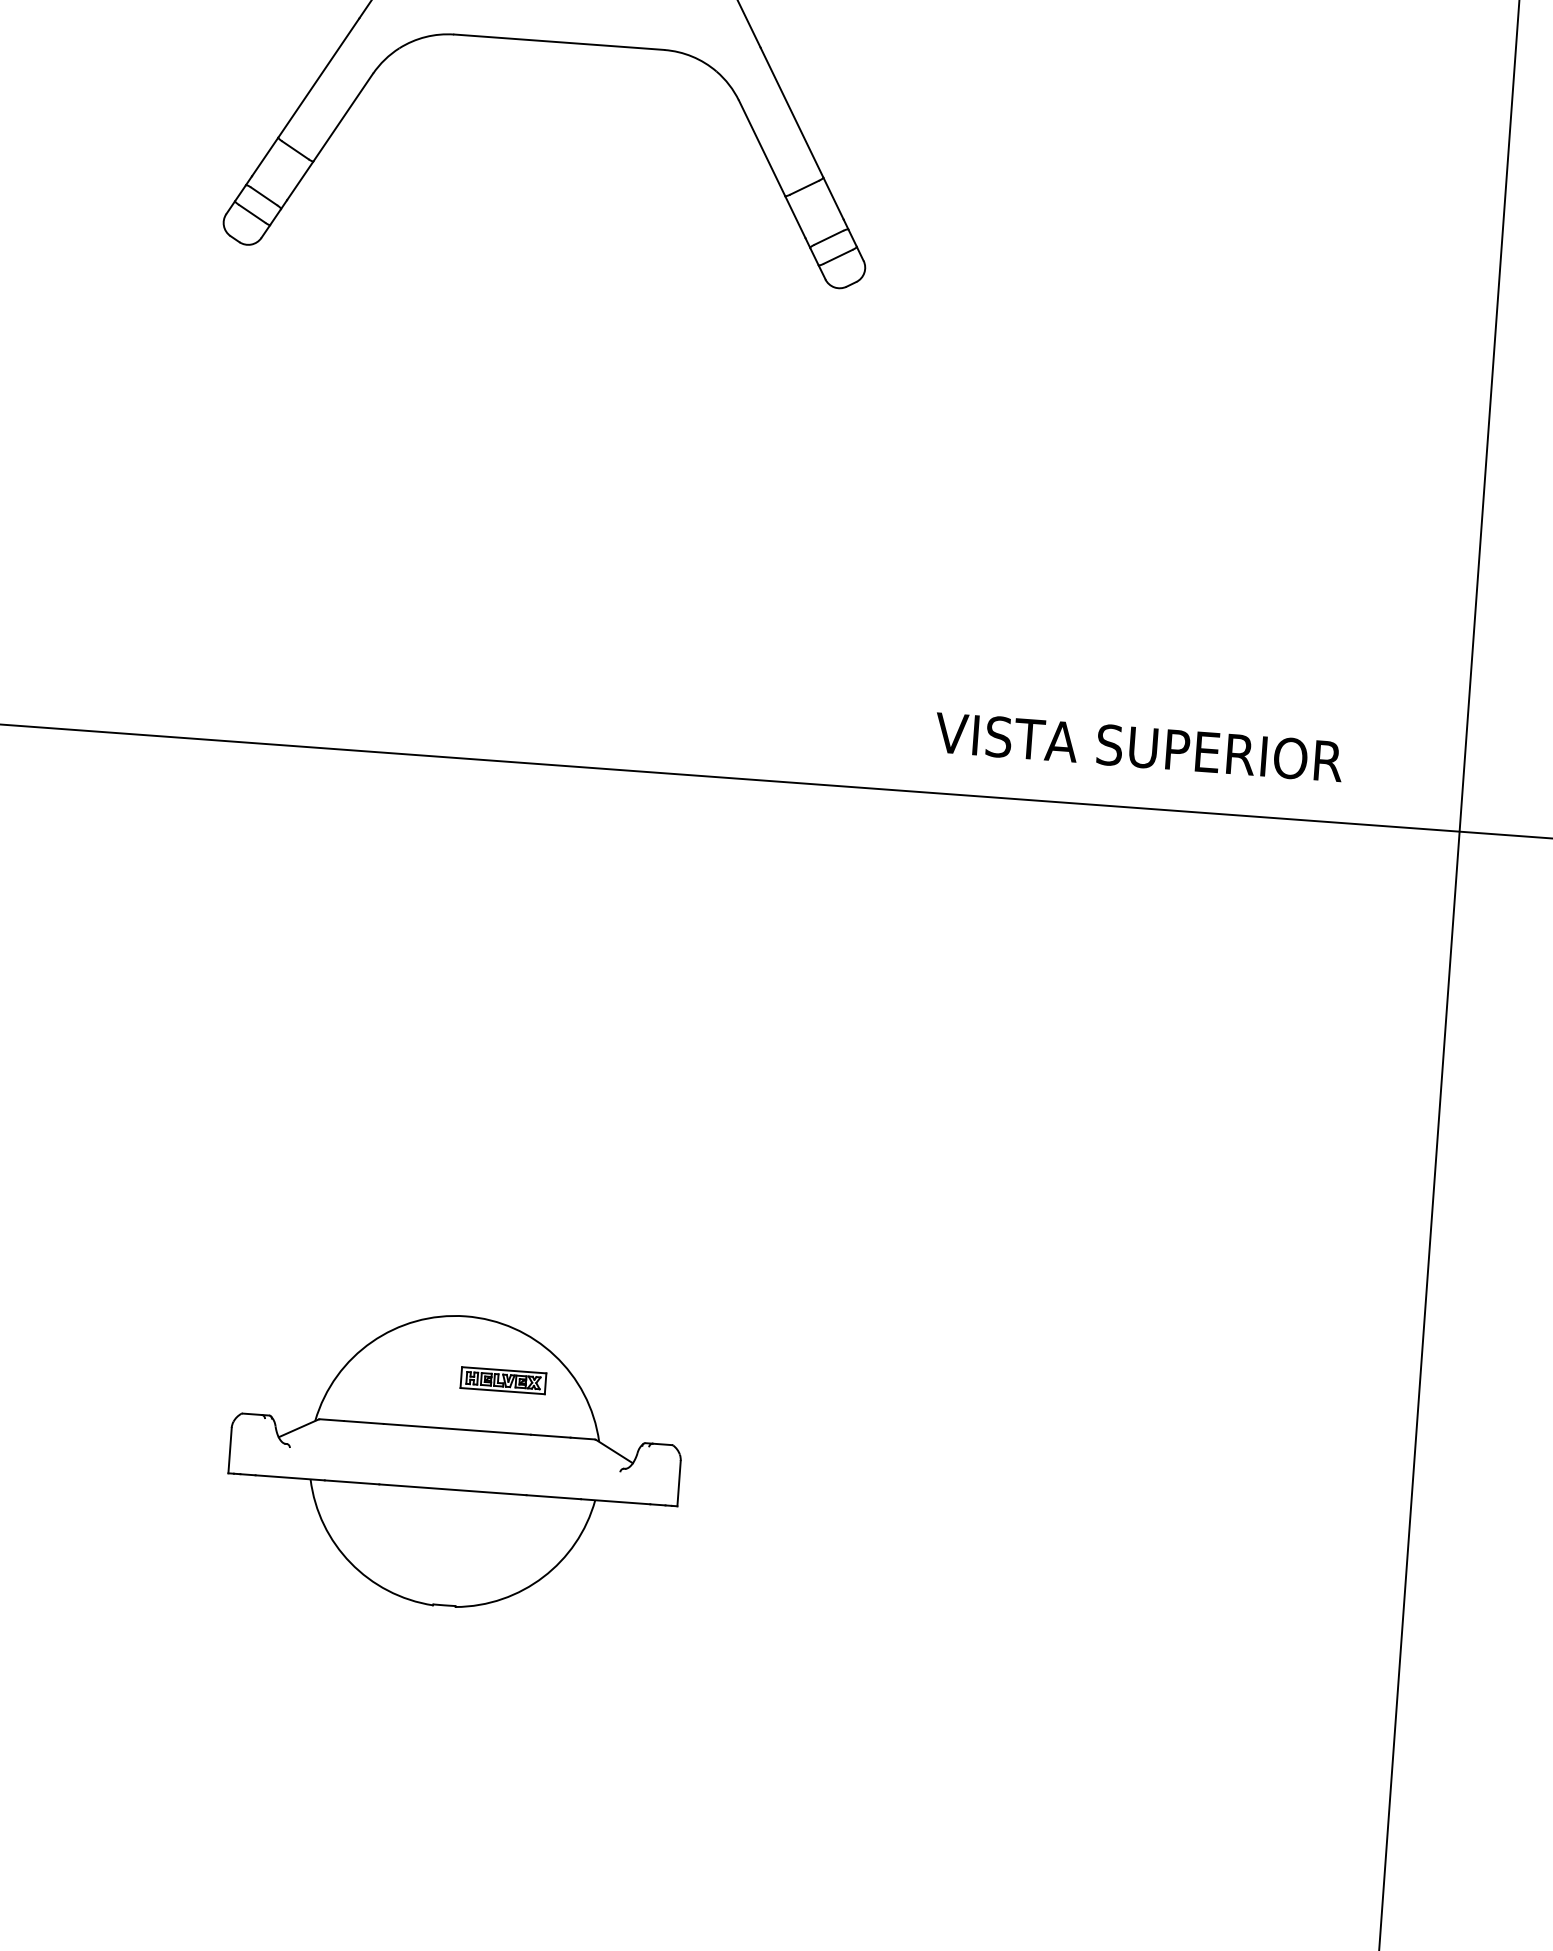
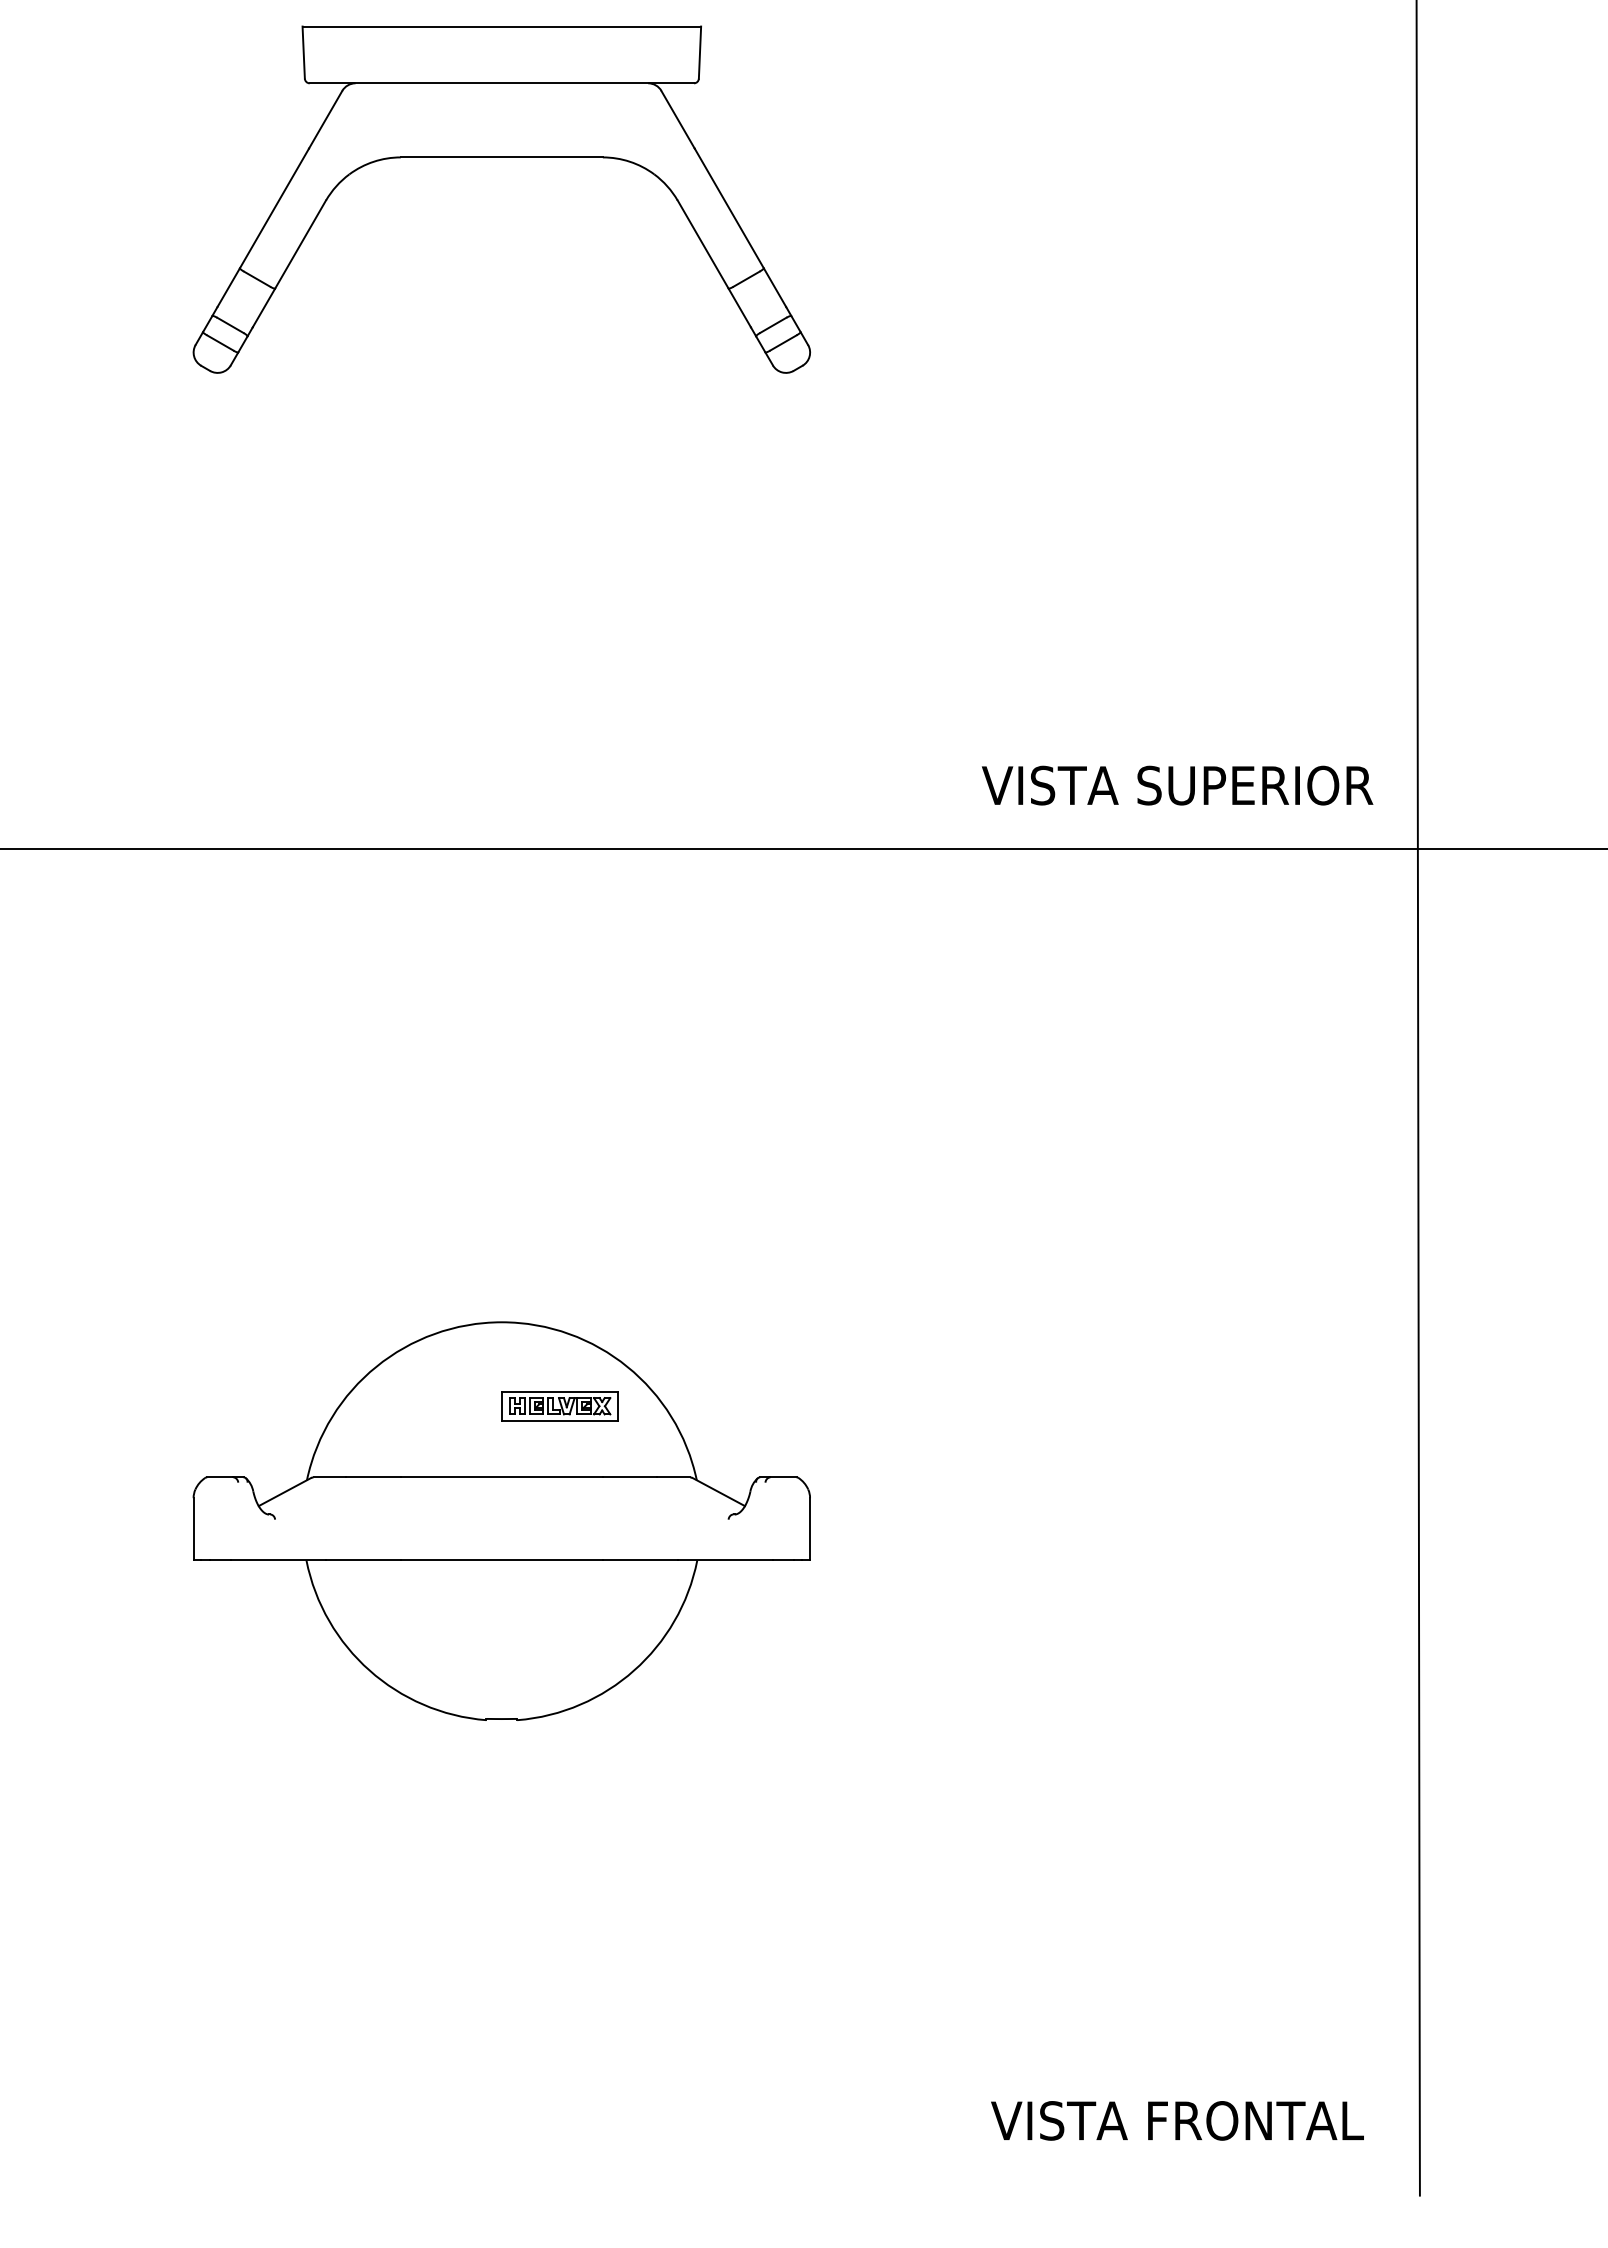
text: (1139, 747) -> (1177, 785), moved
part: (454, 1460) -> (501, 1520), size x1.43

